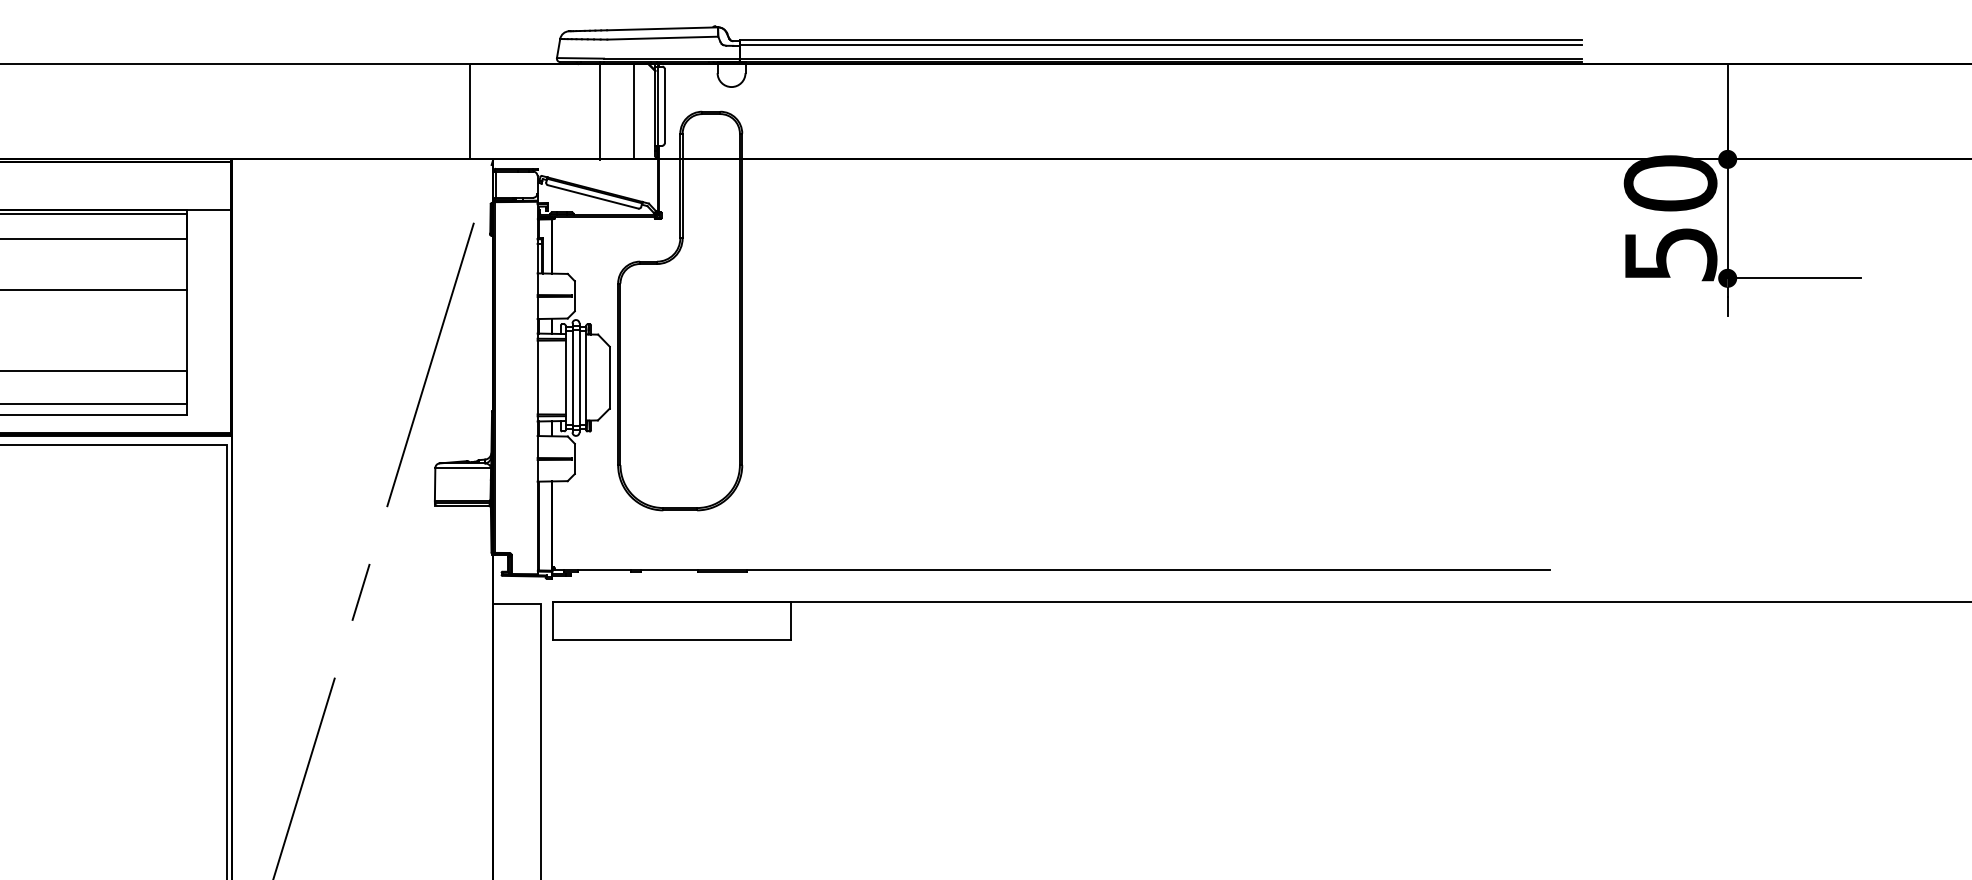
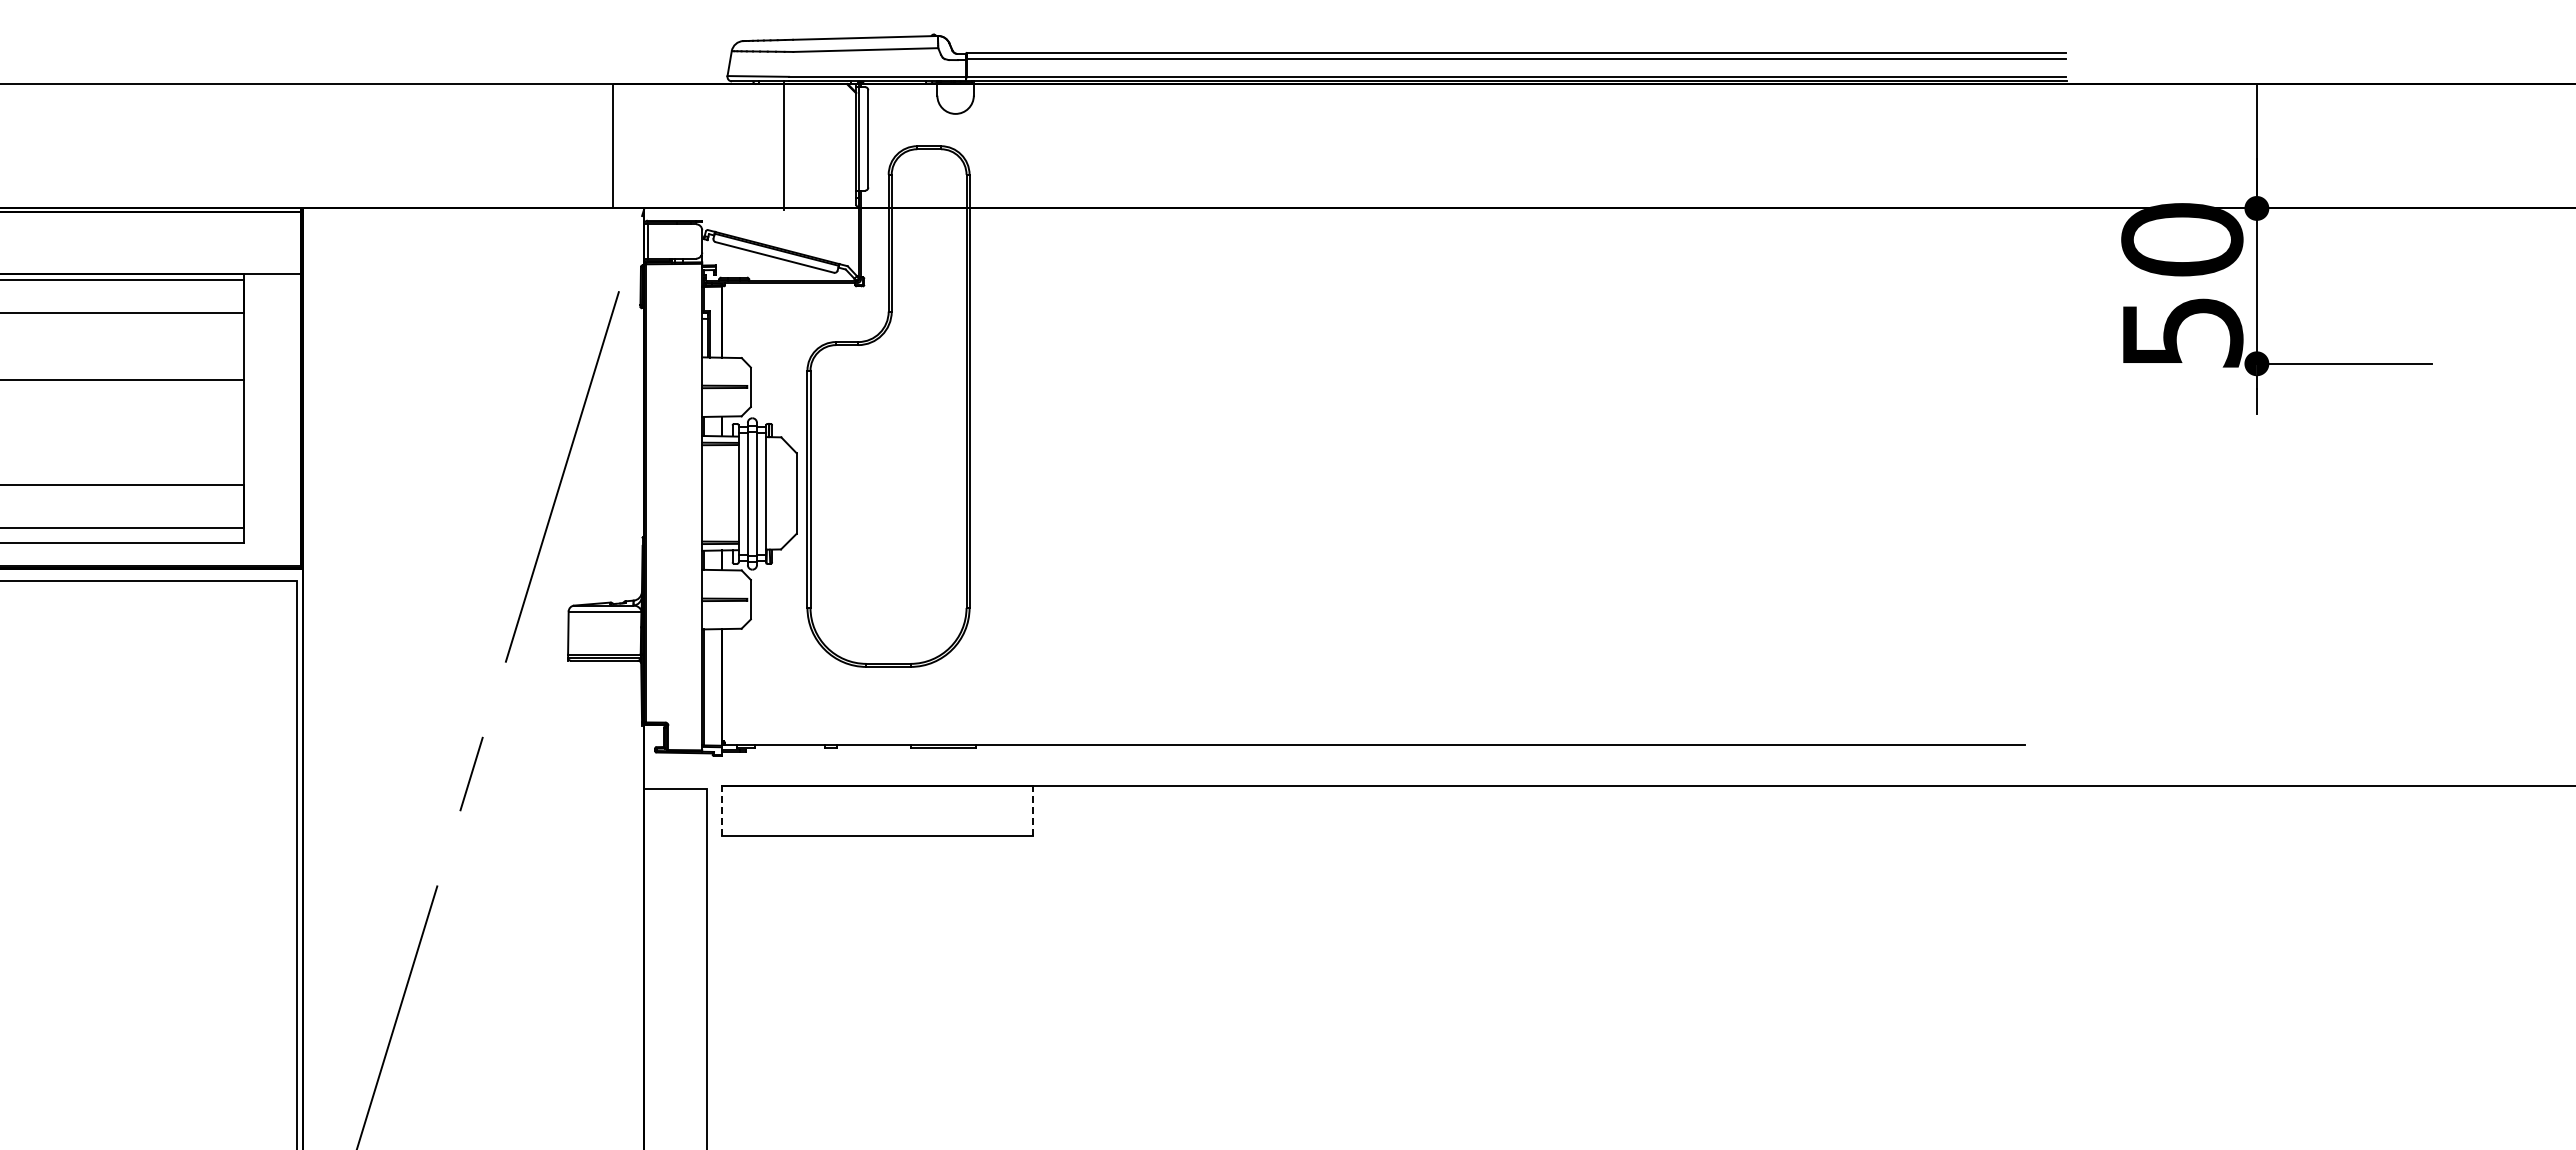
line: (633, 111) -> (827, 146), removed
line: (553, 621) -> (722, 811), solid -> dashed
line: (790, 621) -> (1032, 811), solid -> dashed

